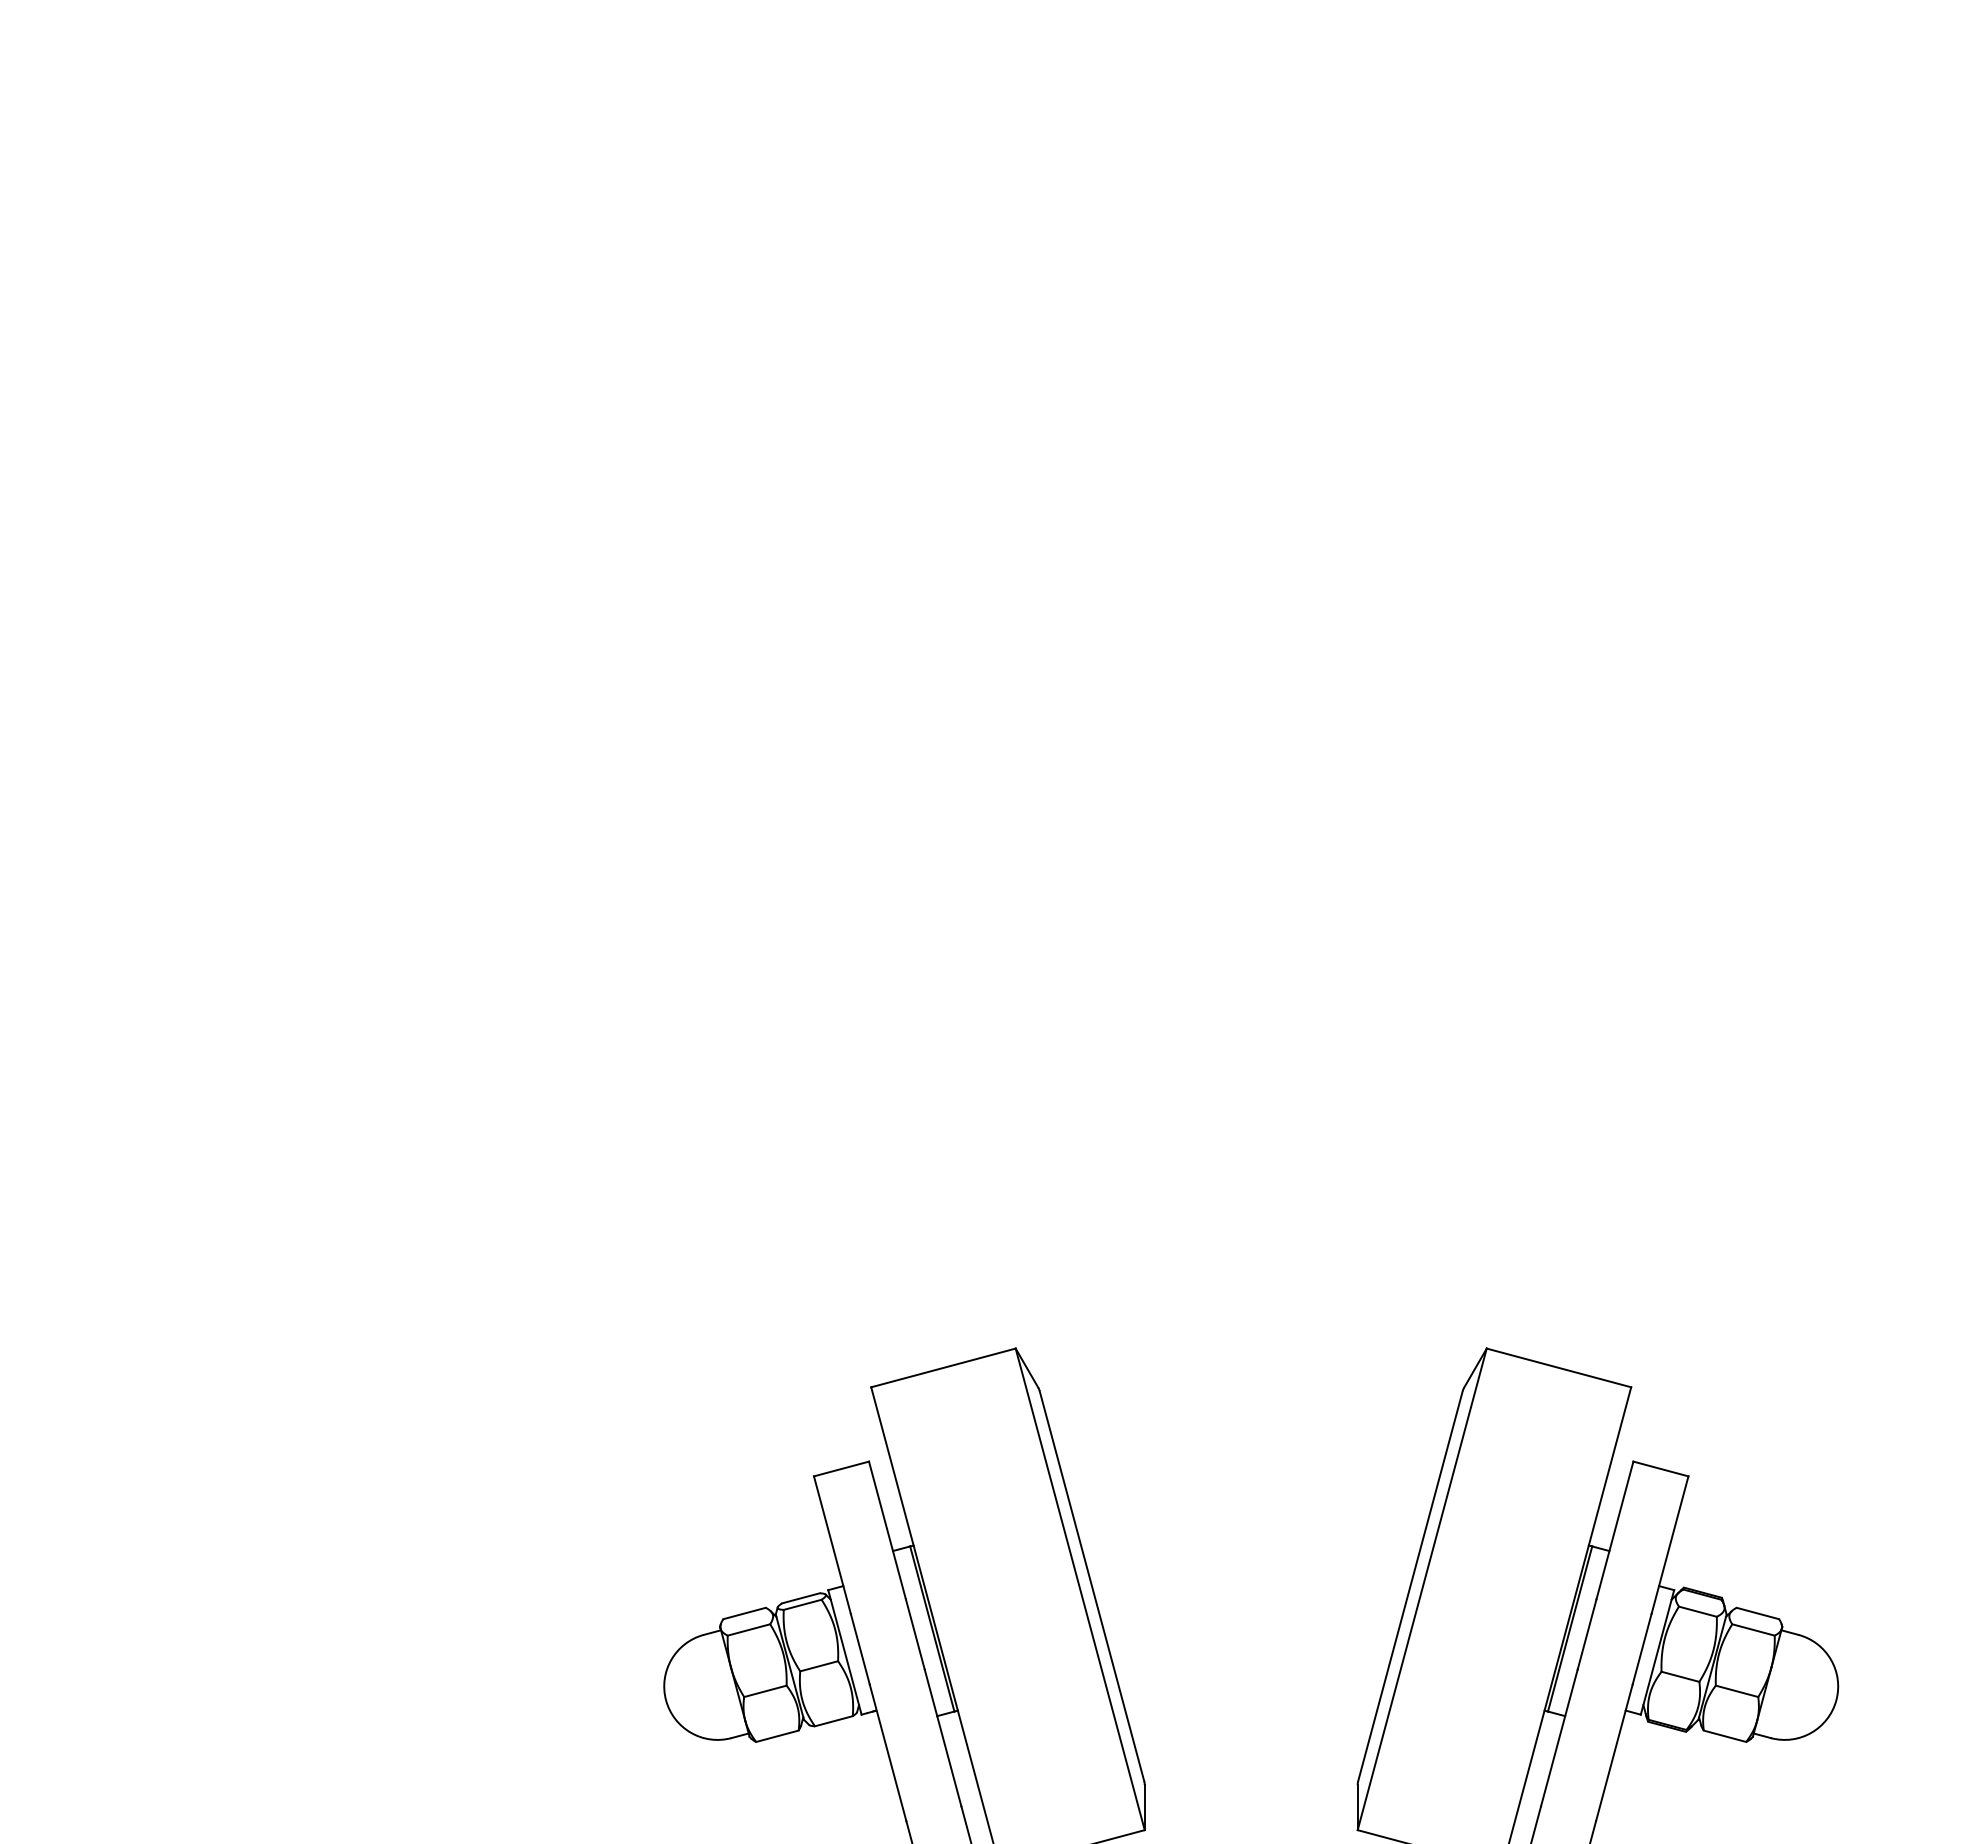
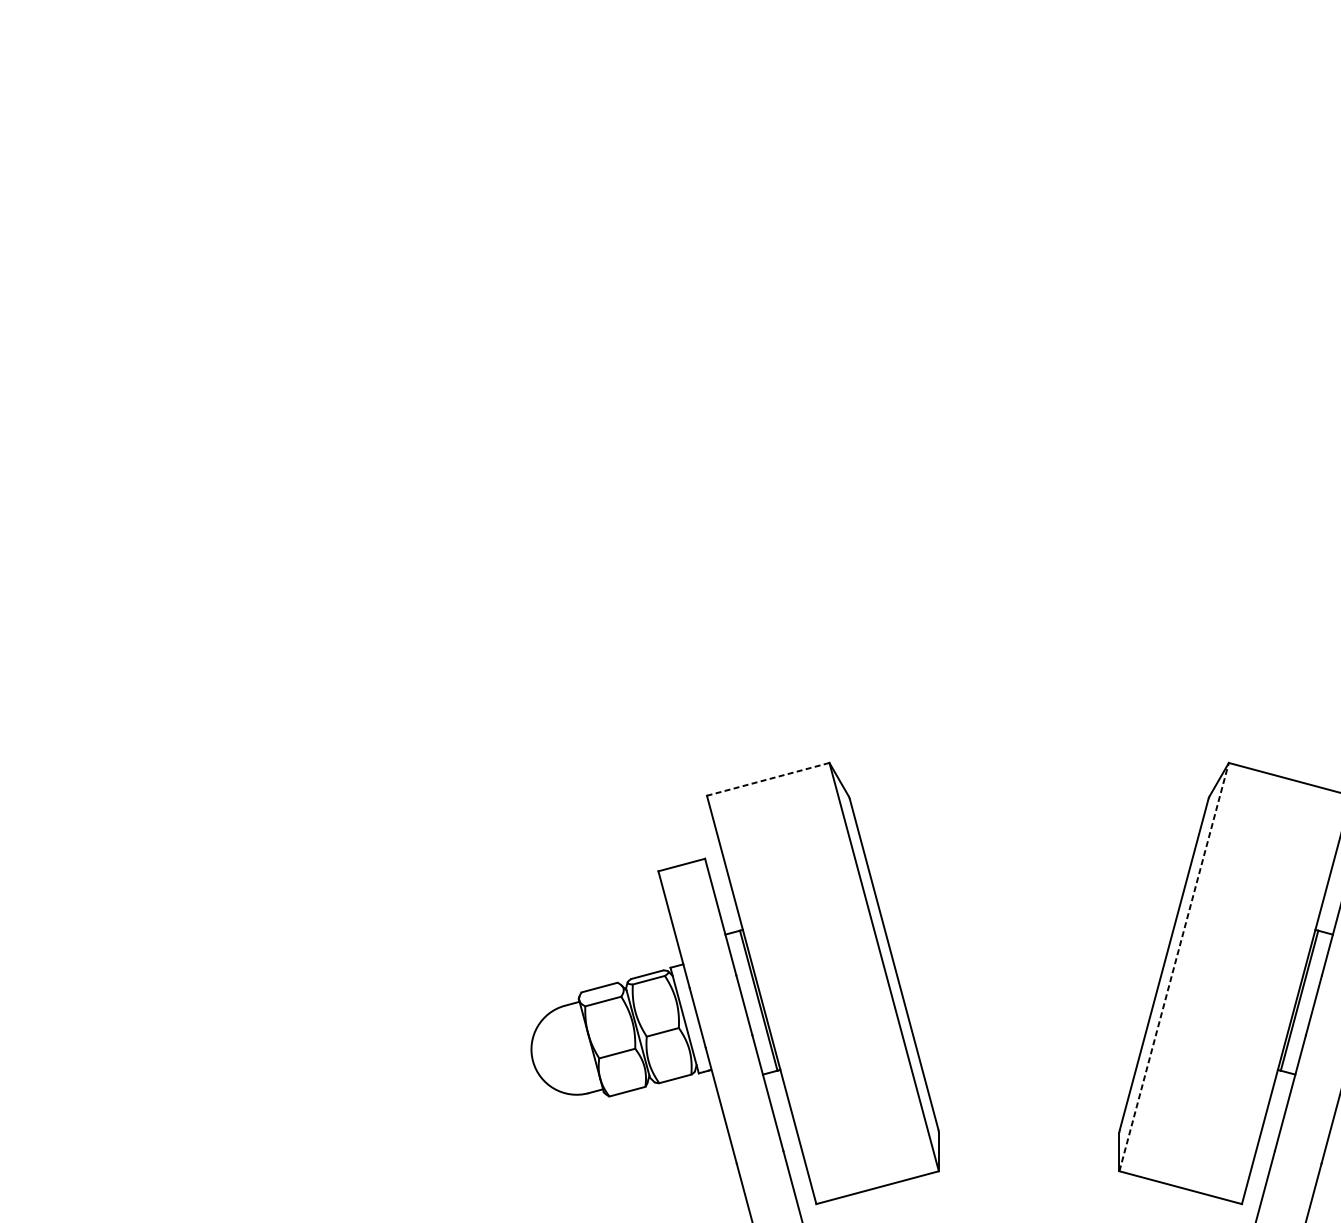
line: (943, 1367) -> (768, 778), solid -> dashed
line: (1422, 1588) -> (1174, 966), solid -> dashed

